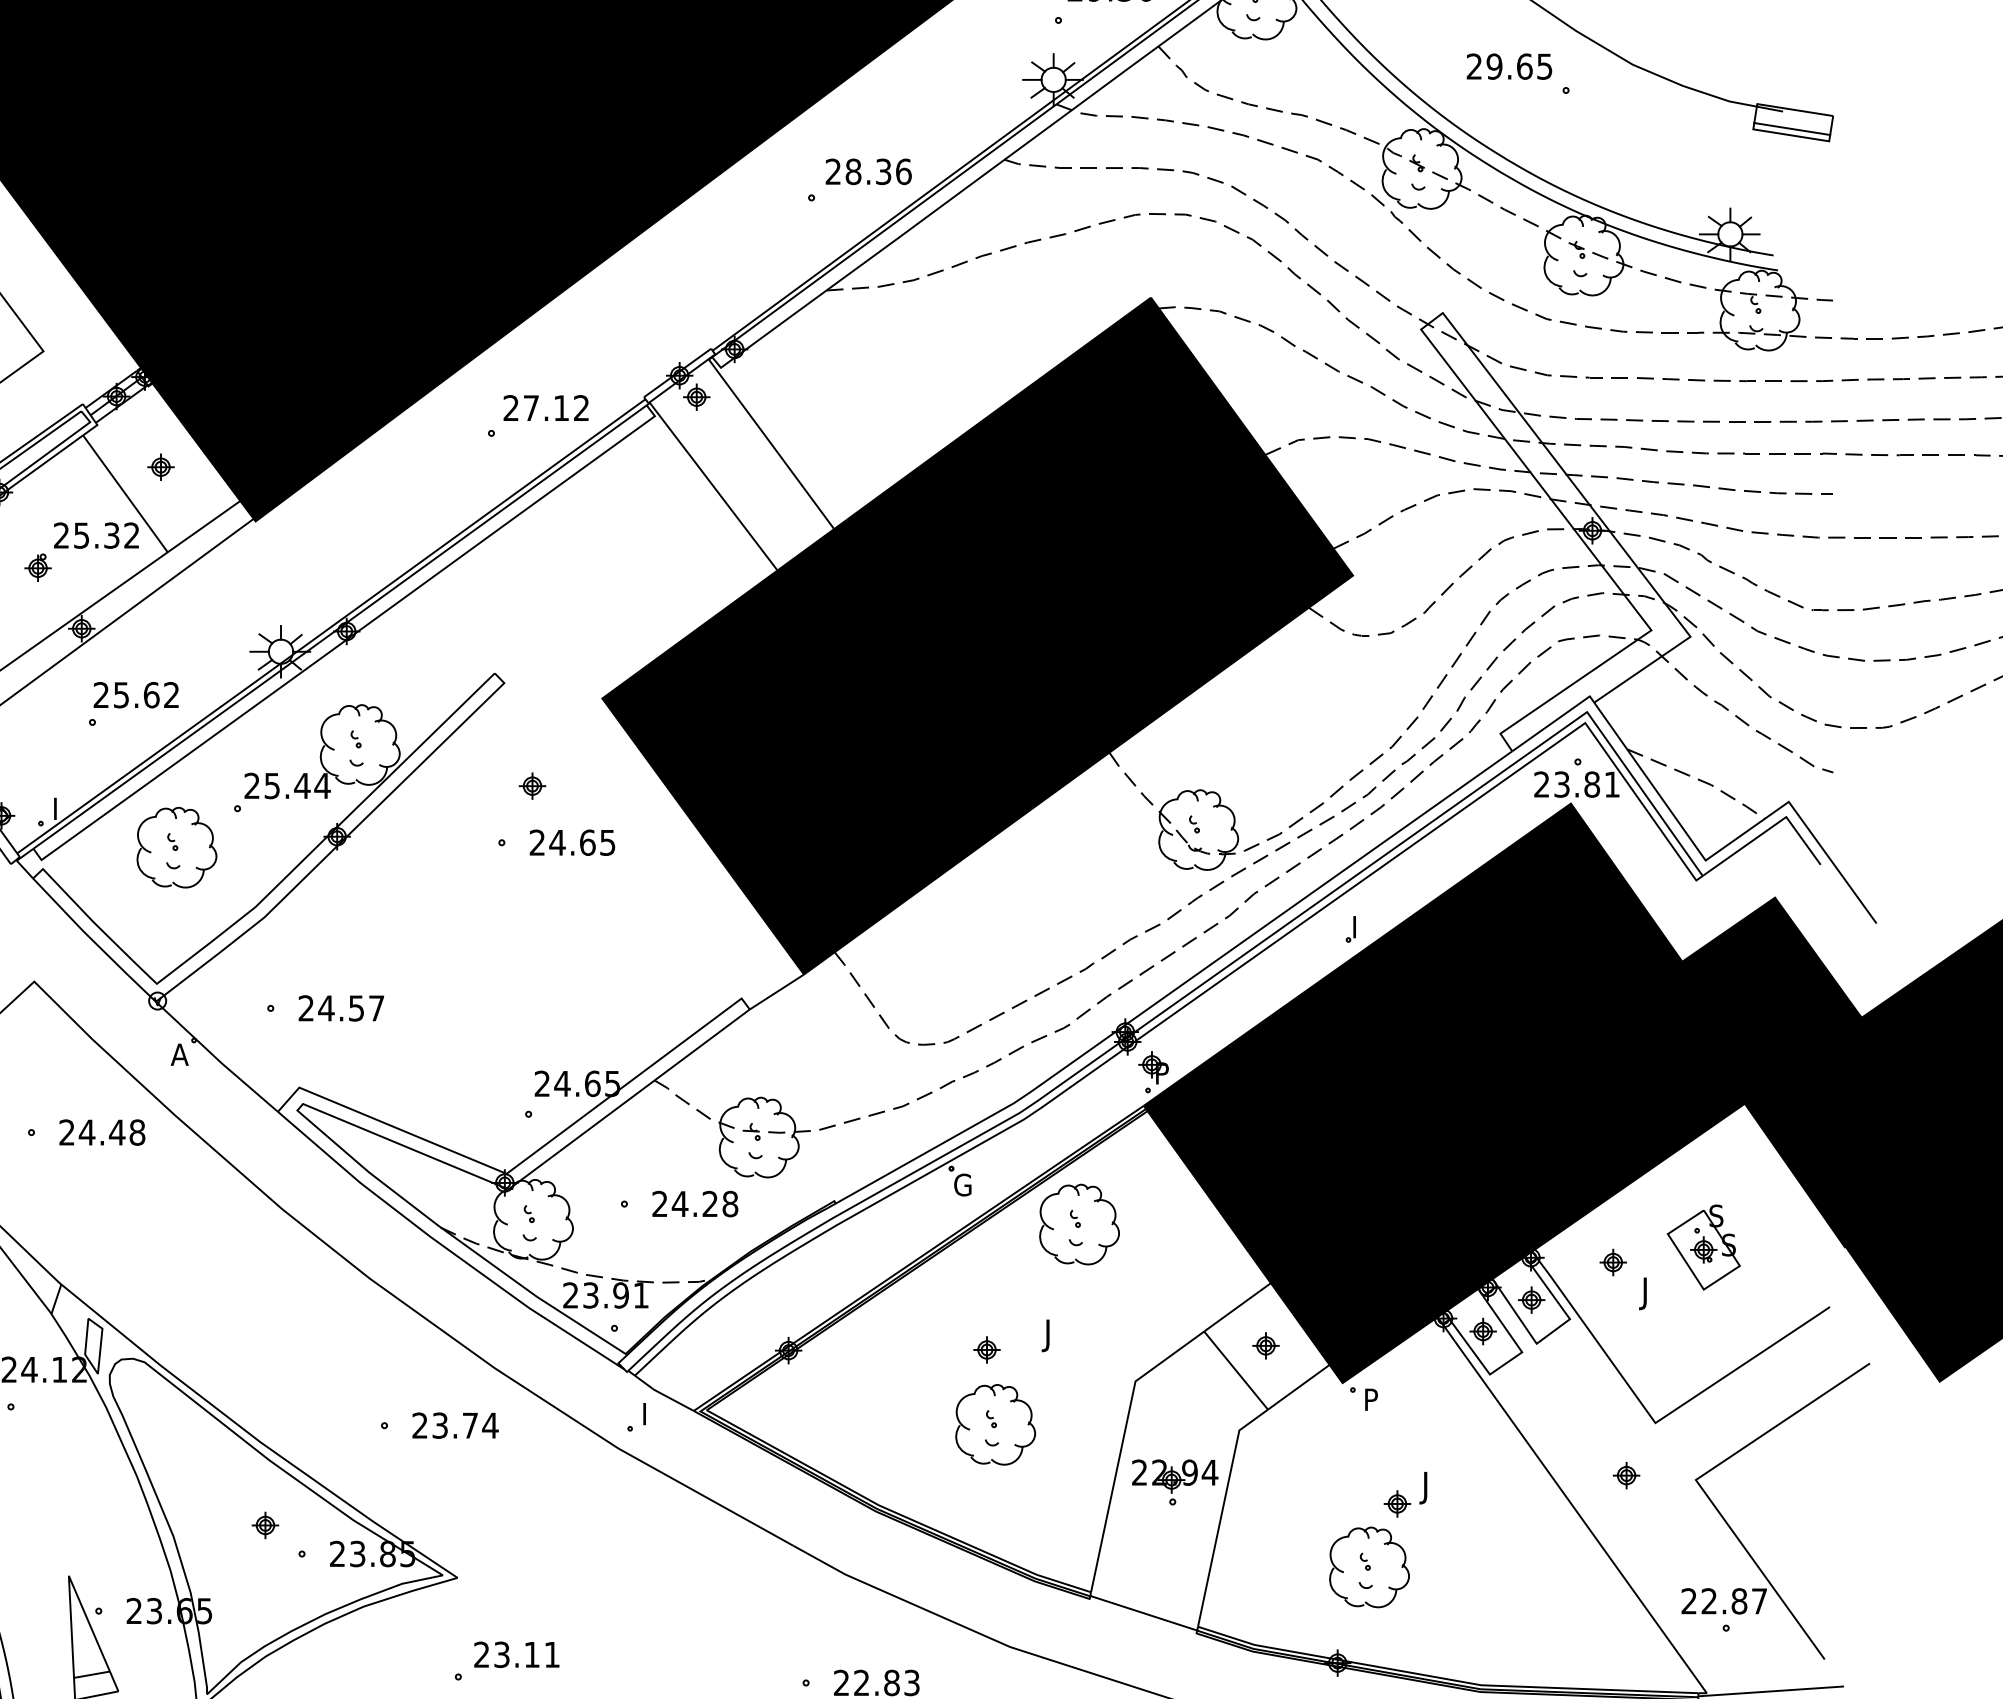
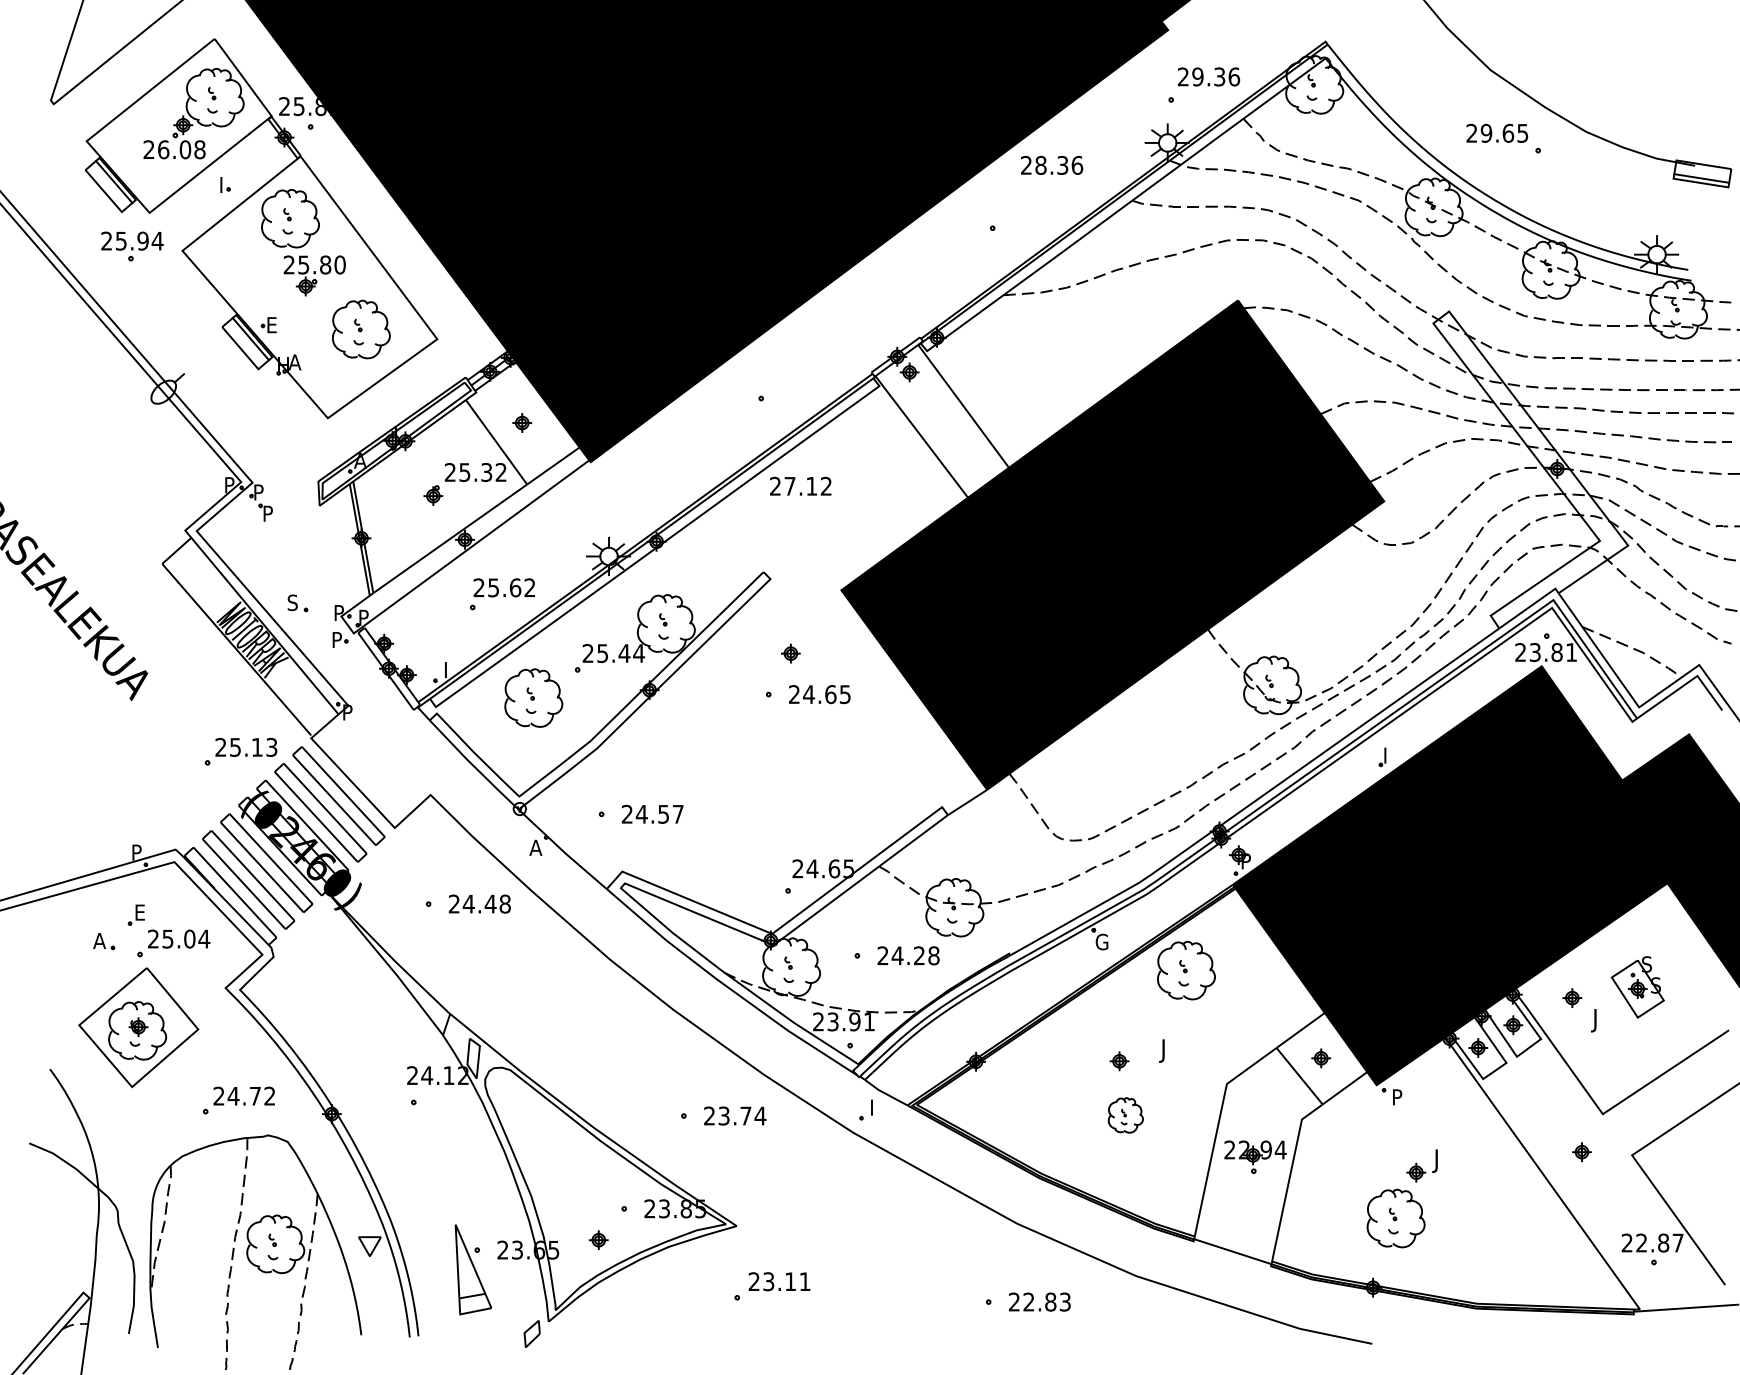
text: (869, 170) -> (1052, 164), moved
text: (545, 407) -> (800, 485), moved
part: (995, 1424) -> (1125, 1115), size x0.6
part: (265, 1525) -> (598, 1240), moved

